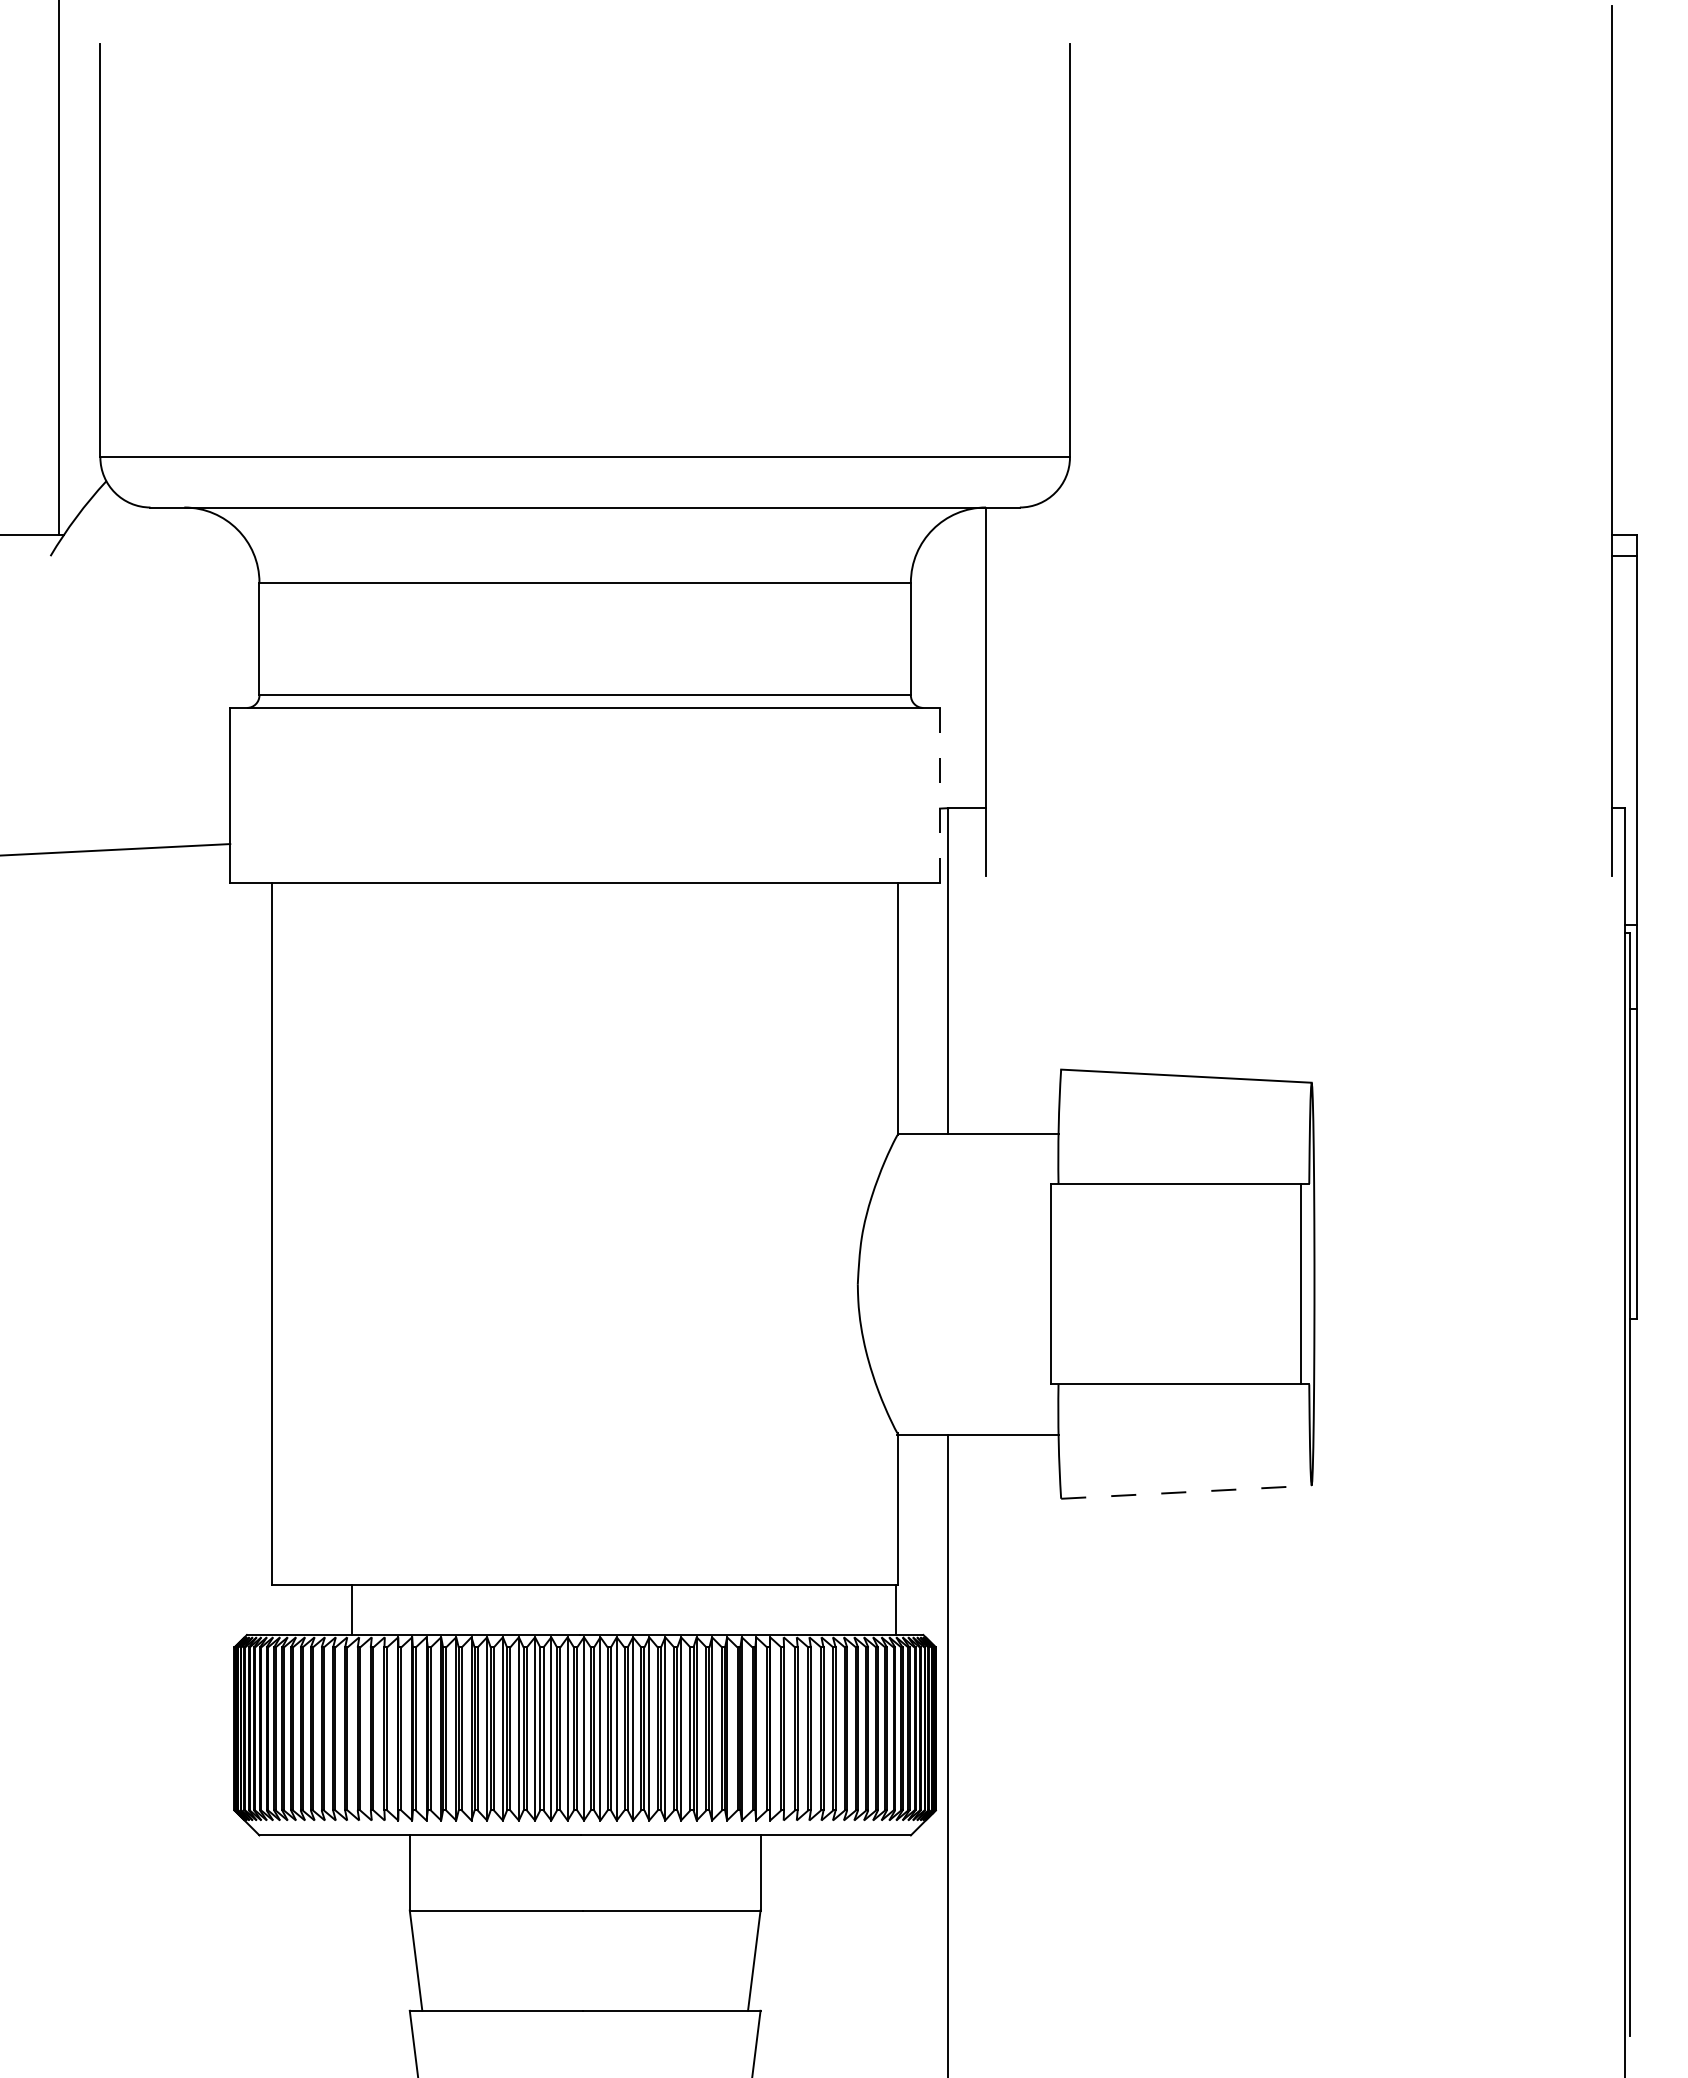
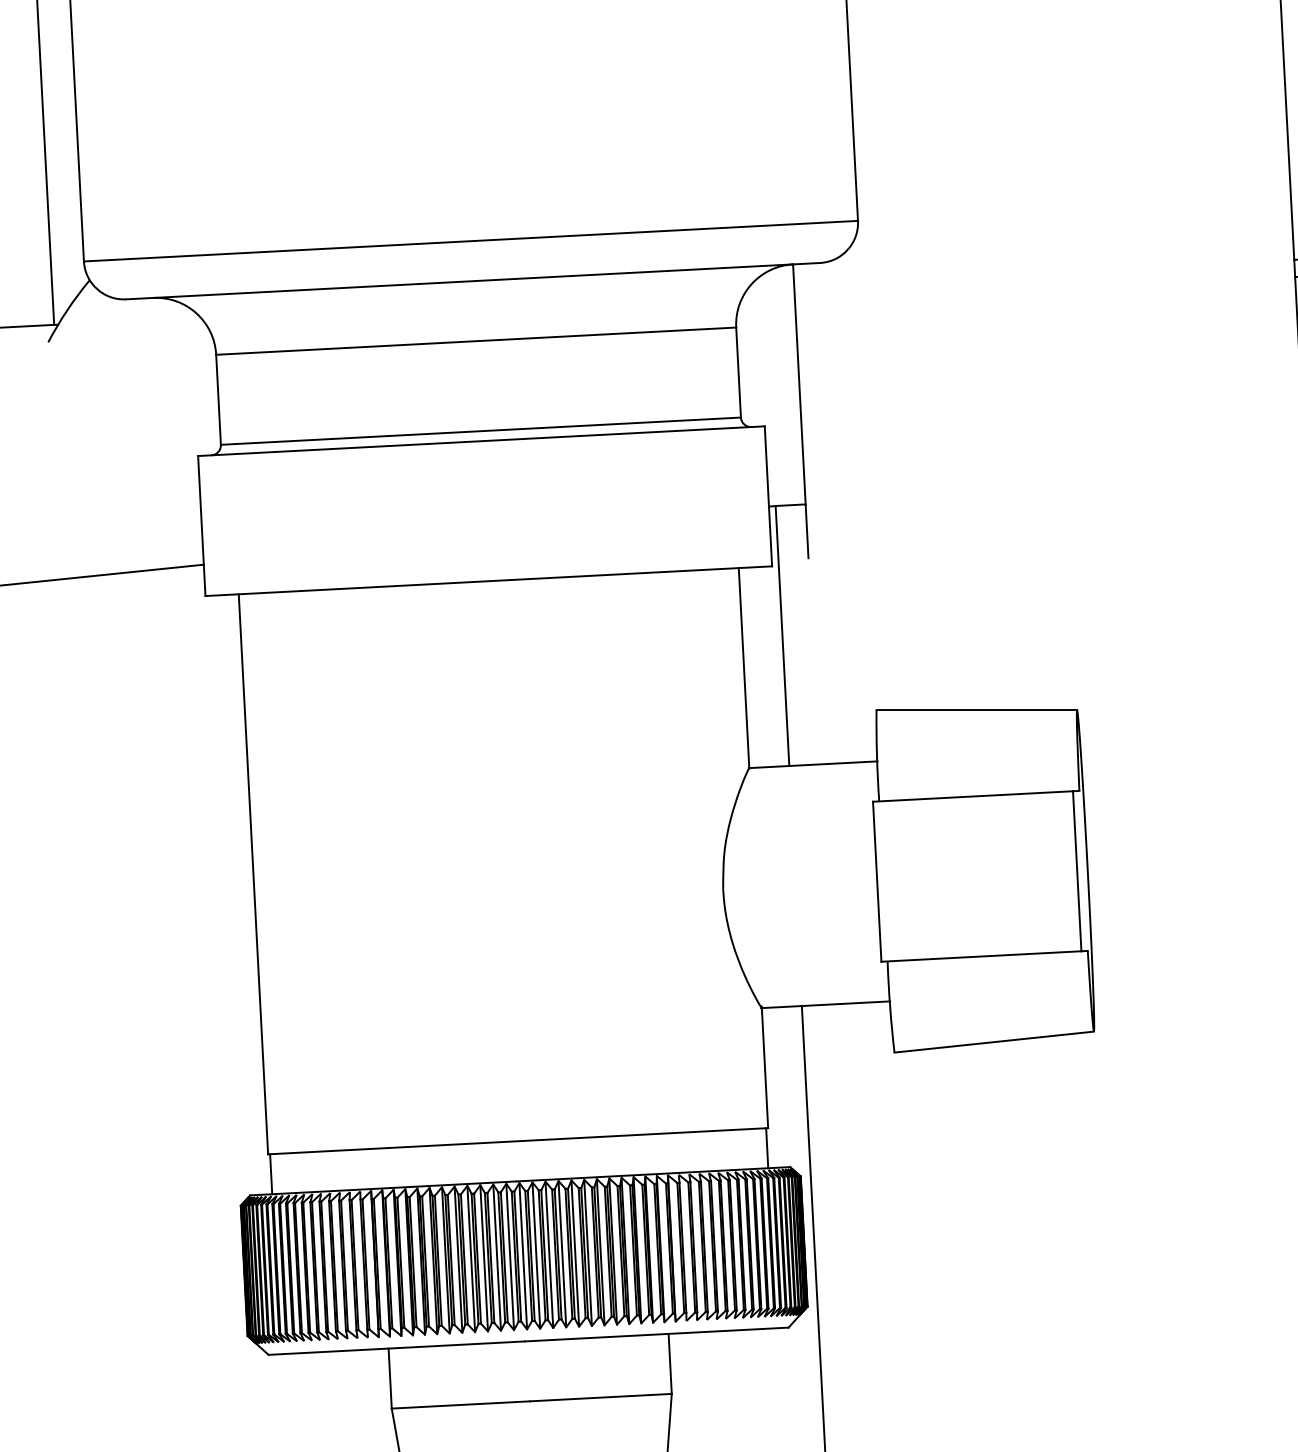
line: (940, 795) -> (768, 496), dashed -> solid
line: (1186, 1492) -> (994, 1042), dashed -> solid
line: (351, 1609) -> (271, 1173), moved

